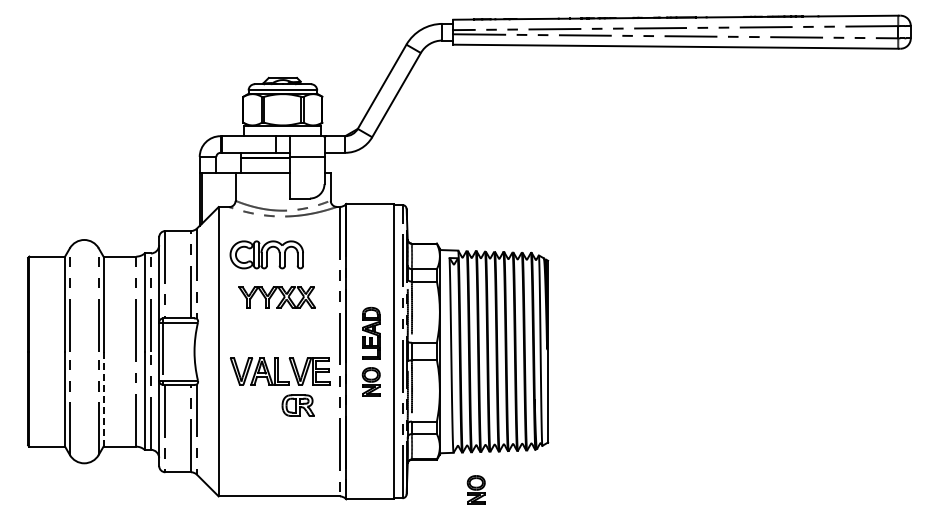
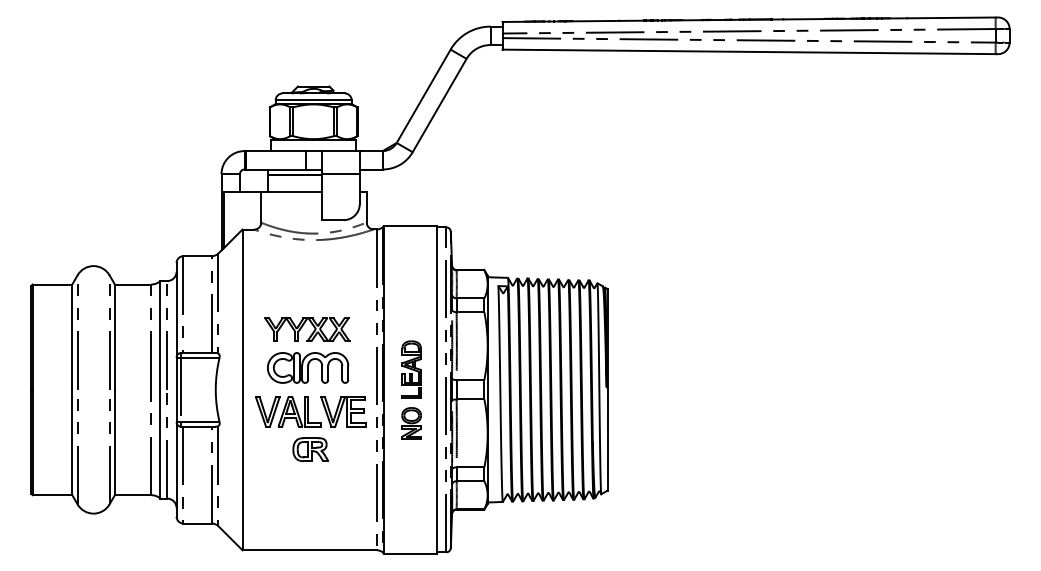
part: (266, 254) -> (307, 367), moved
line: (103, 399) -> (114, 442), dashed -> solid
part: (297, 405) -> (309, 449), moved
part: (475, 489) -> (527, 542), removed

